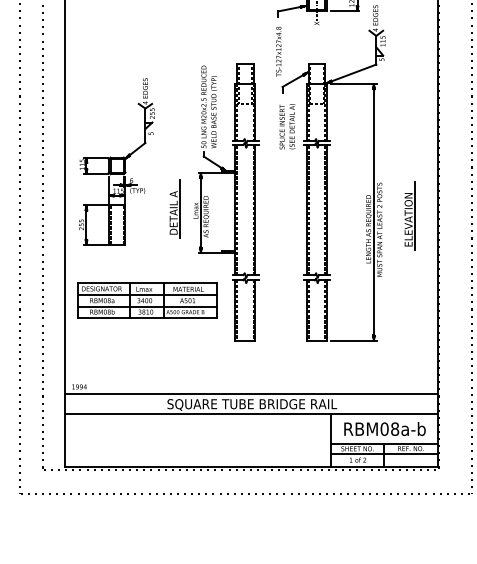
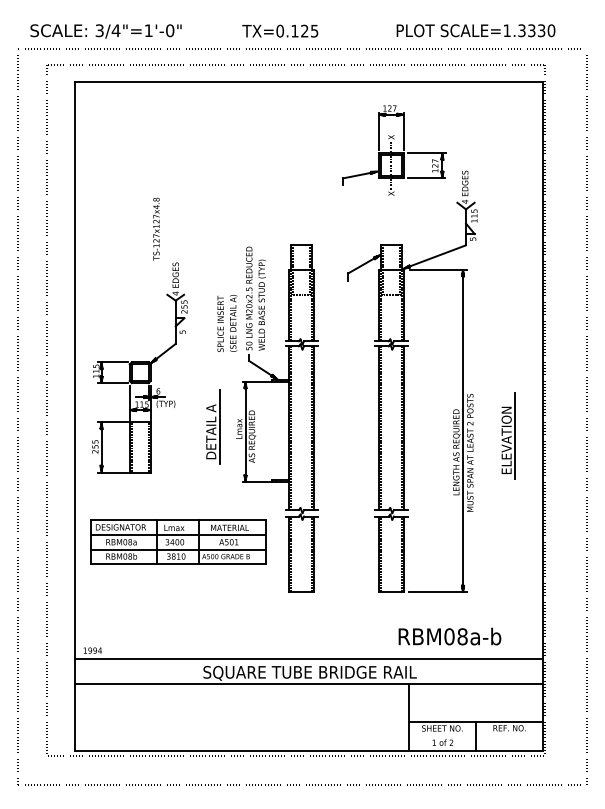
text: (278, 51) -> (156, 228), moved
text: (287, 126) -> (227, 323), moved
text: (384, 428) -> (449, 636), moved
line: (383, 453) -> (475, 734), removed

